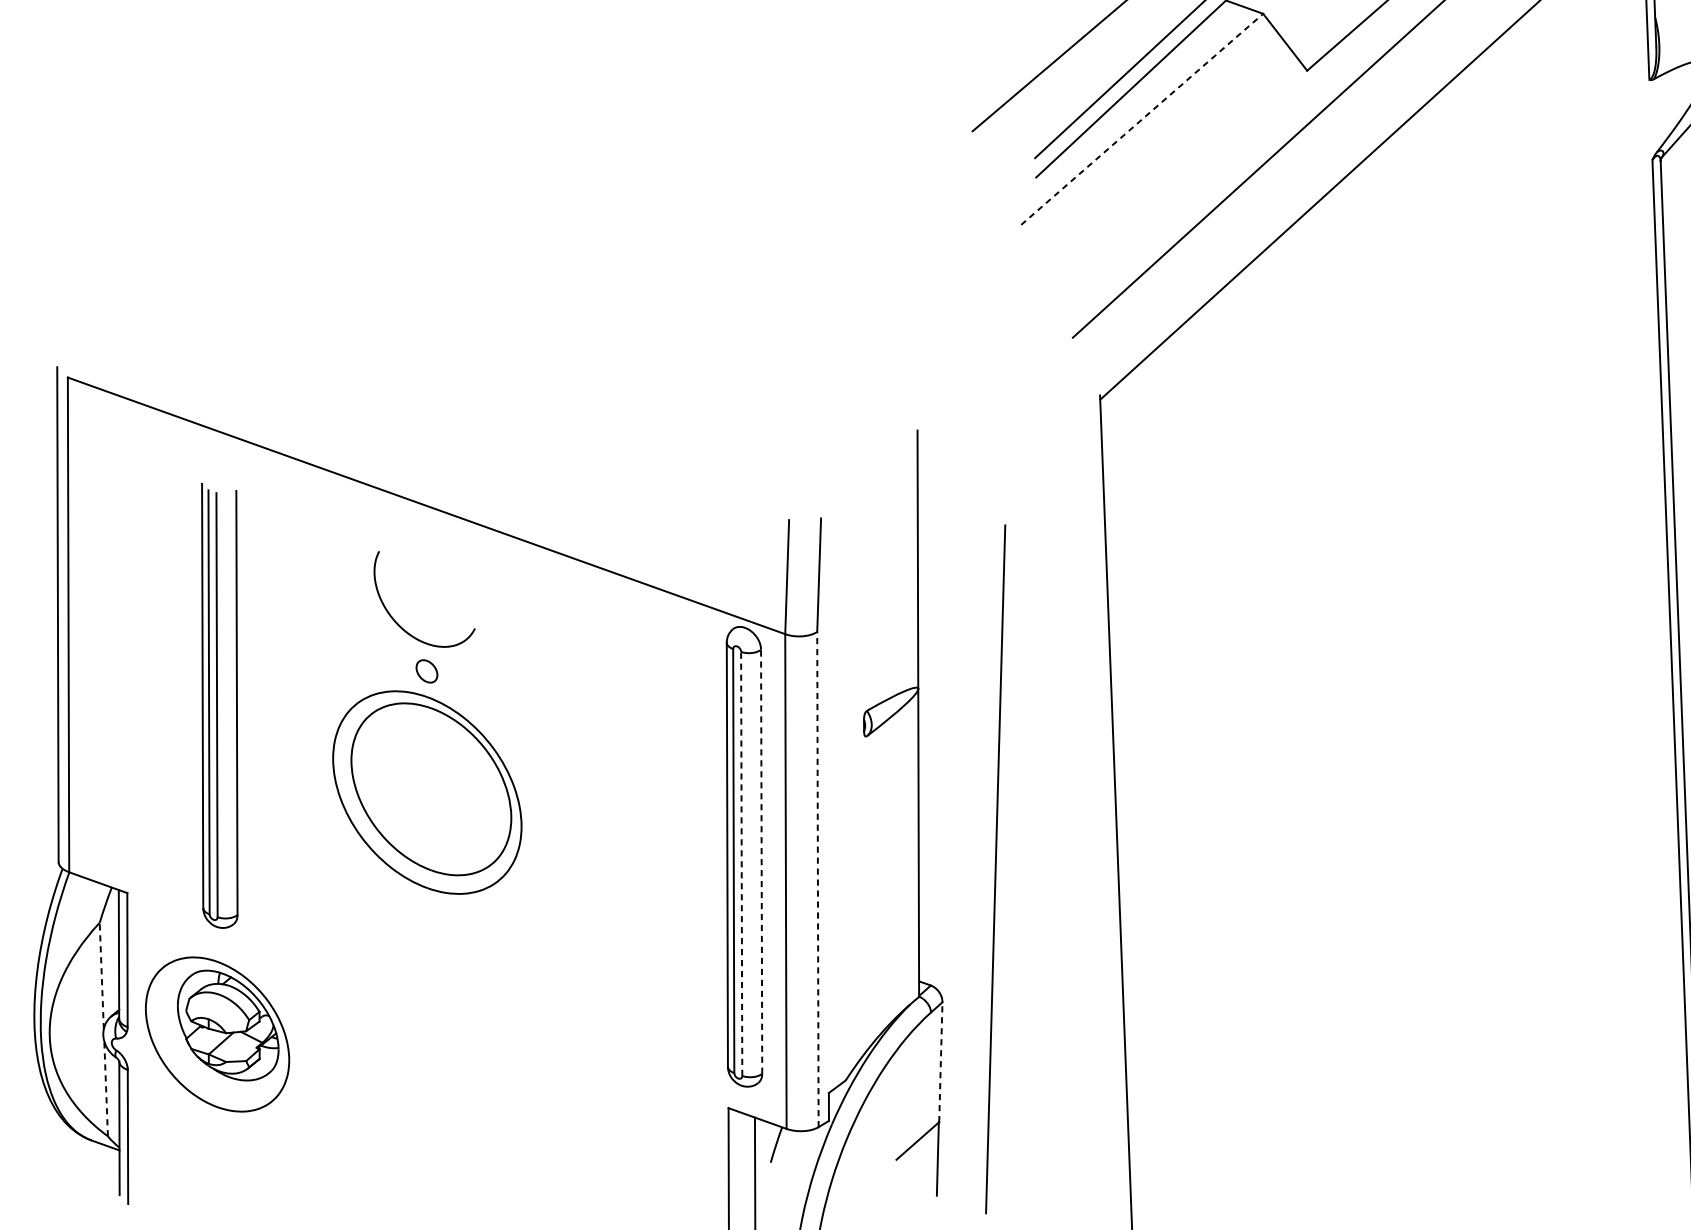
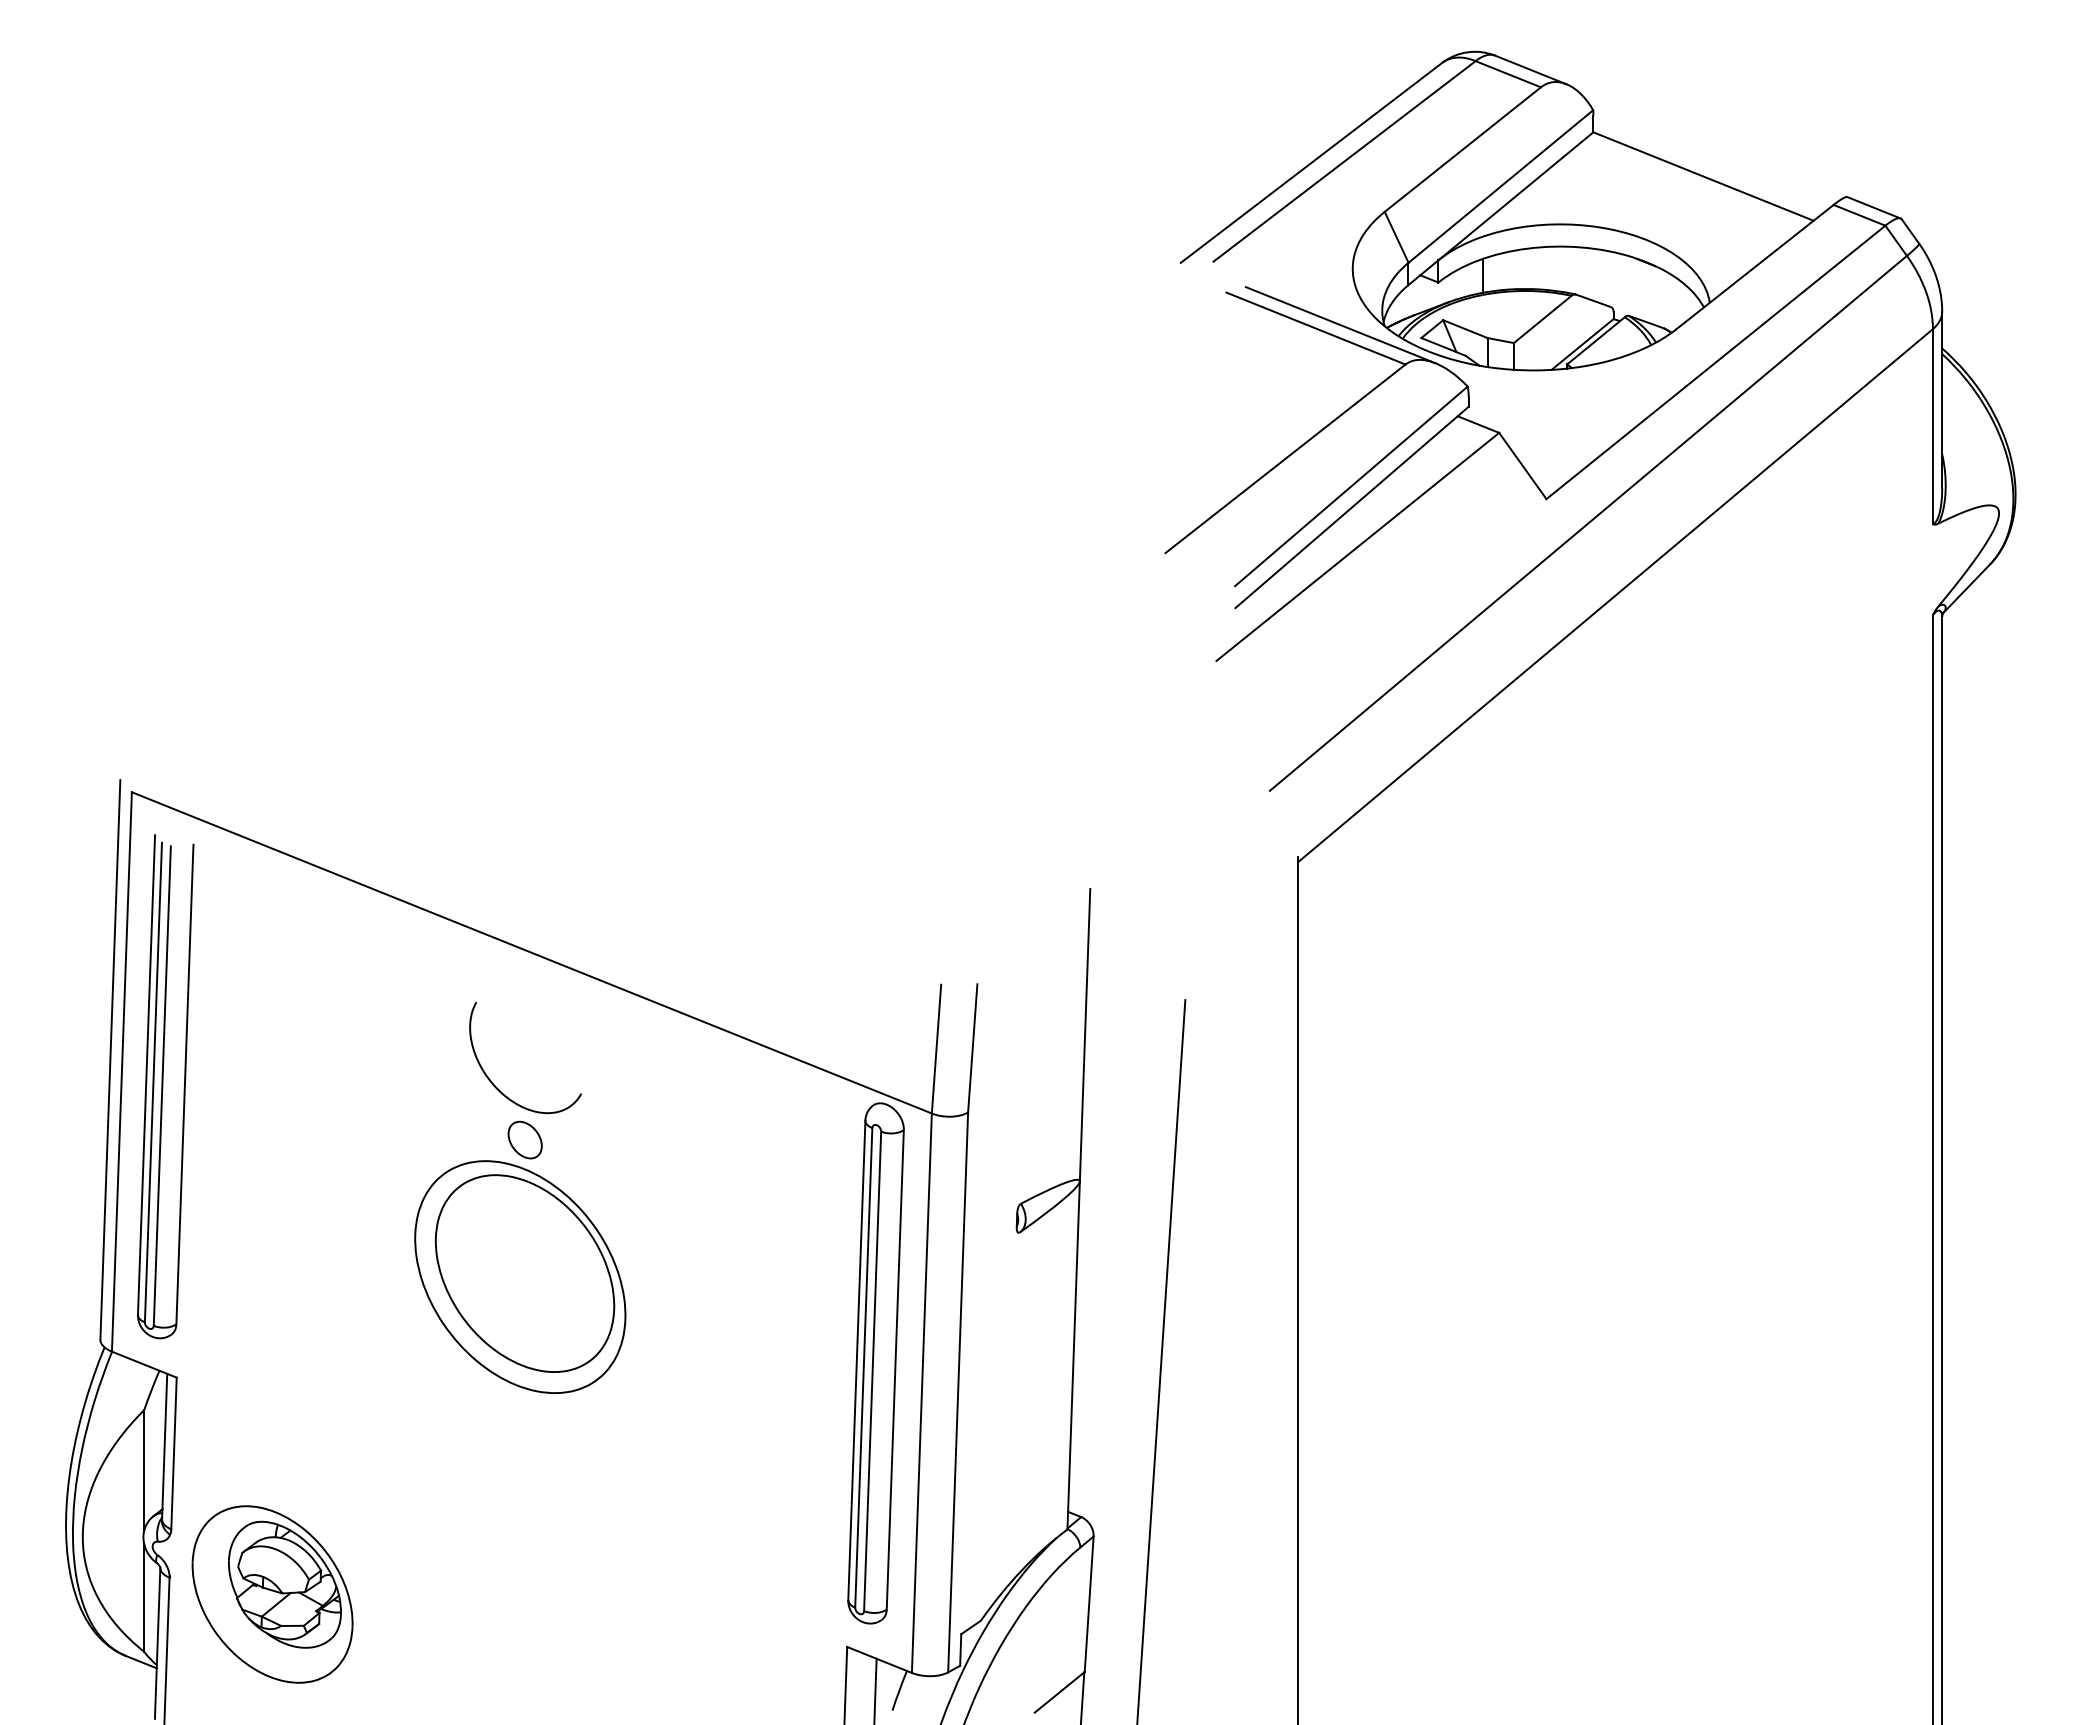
line: (1141, 118) -> (1357, 546), dashed -> solid
part: (426, 670) -> (524, 1139), size x1.43
part: (219, 705) -> (165, 1086), moved
line: (761, 861) -> (895, 1369), dashed -> solid
line: (741, 864) -> (872, 1371), dashed -> solid
line: (818, 878) -> (958, 1391), dashed -> solid
line: (101, 975) -> (144, 1469), dashed -> solid
part: (217, 1034) -> (272, 1594), moved
line: (941, 1062) -> (1089, 1604), dashed -> solid
line: (106, 1089) -> (144, 1598), dashed -> solid

